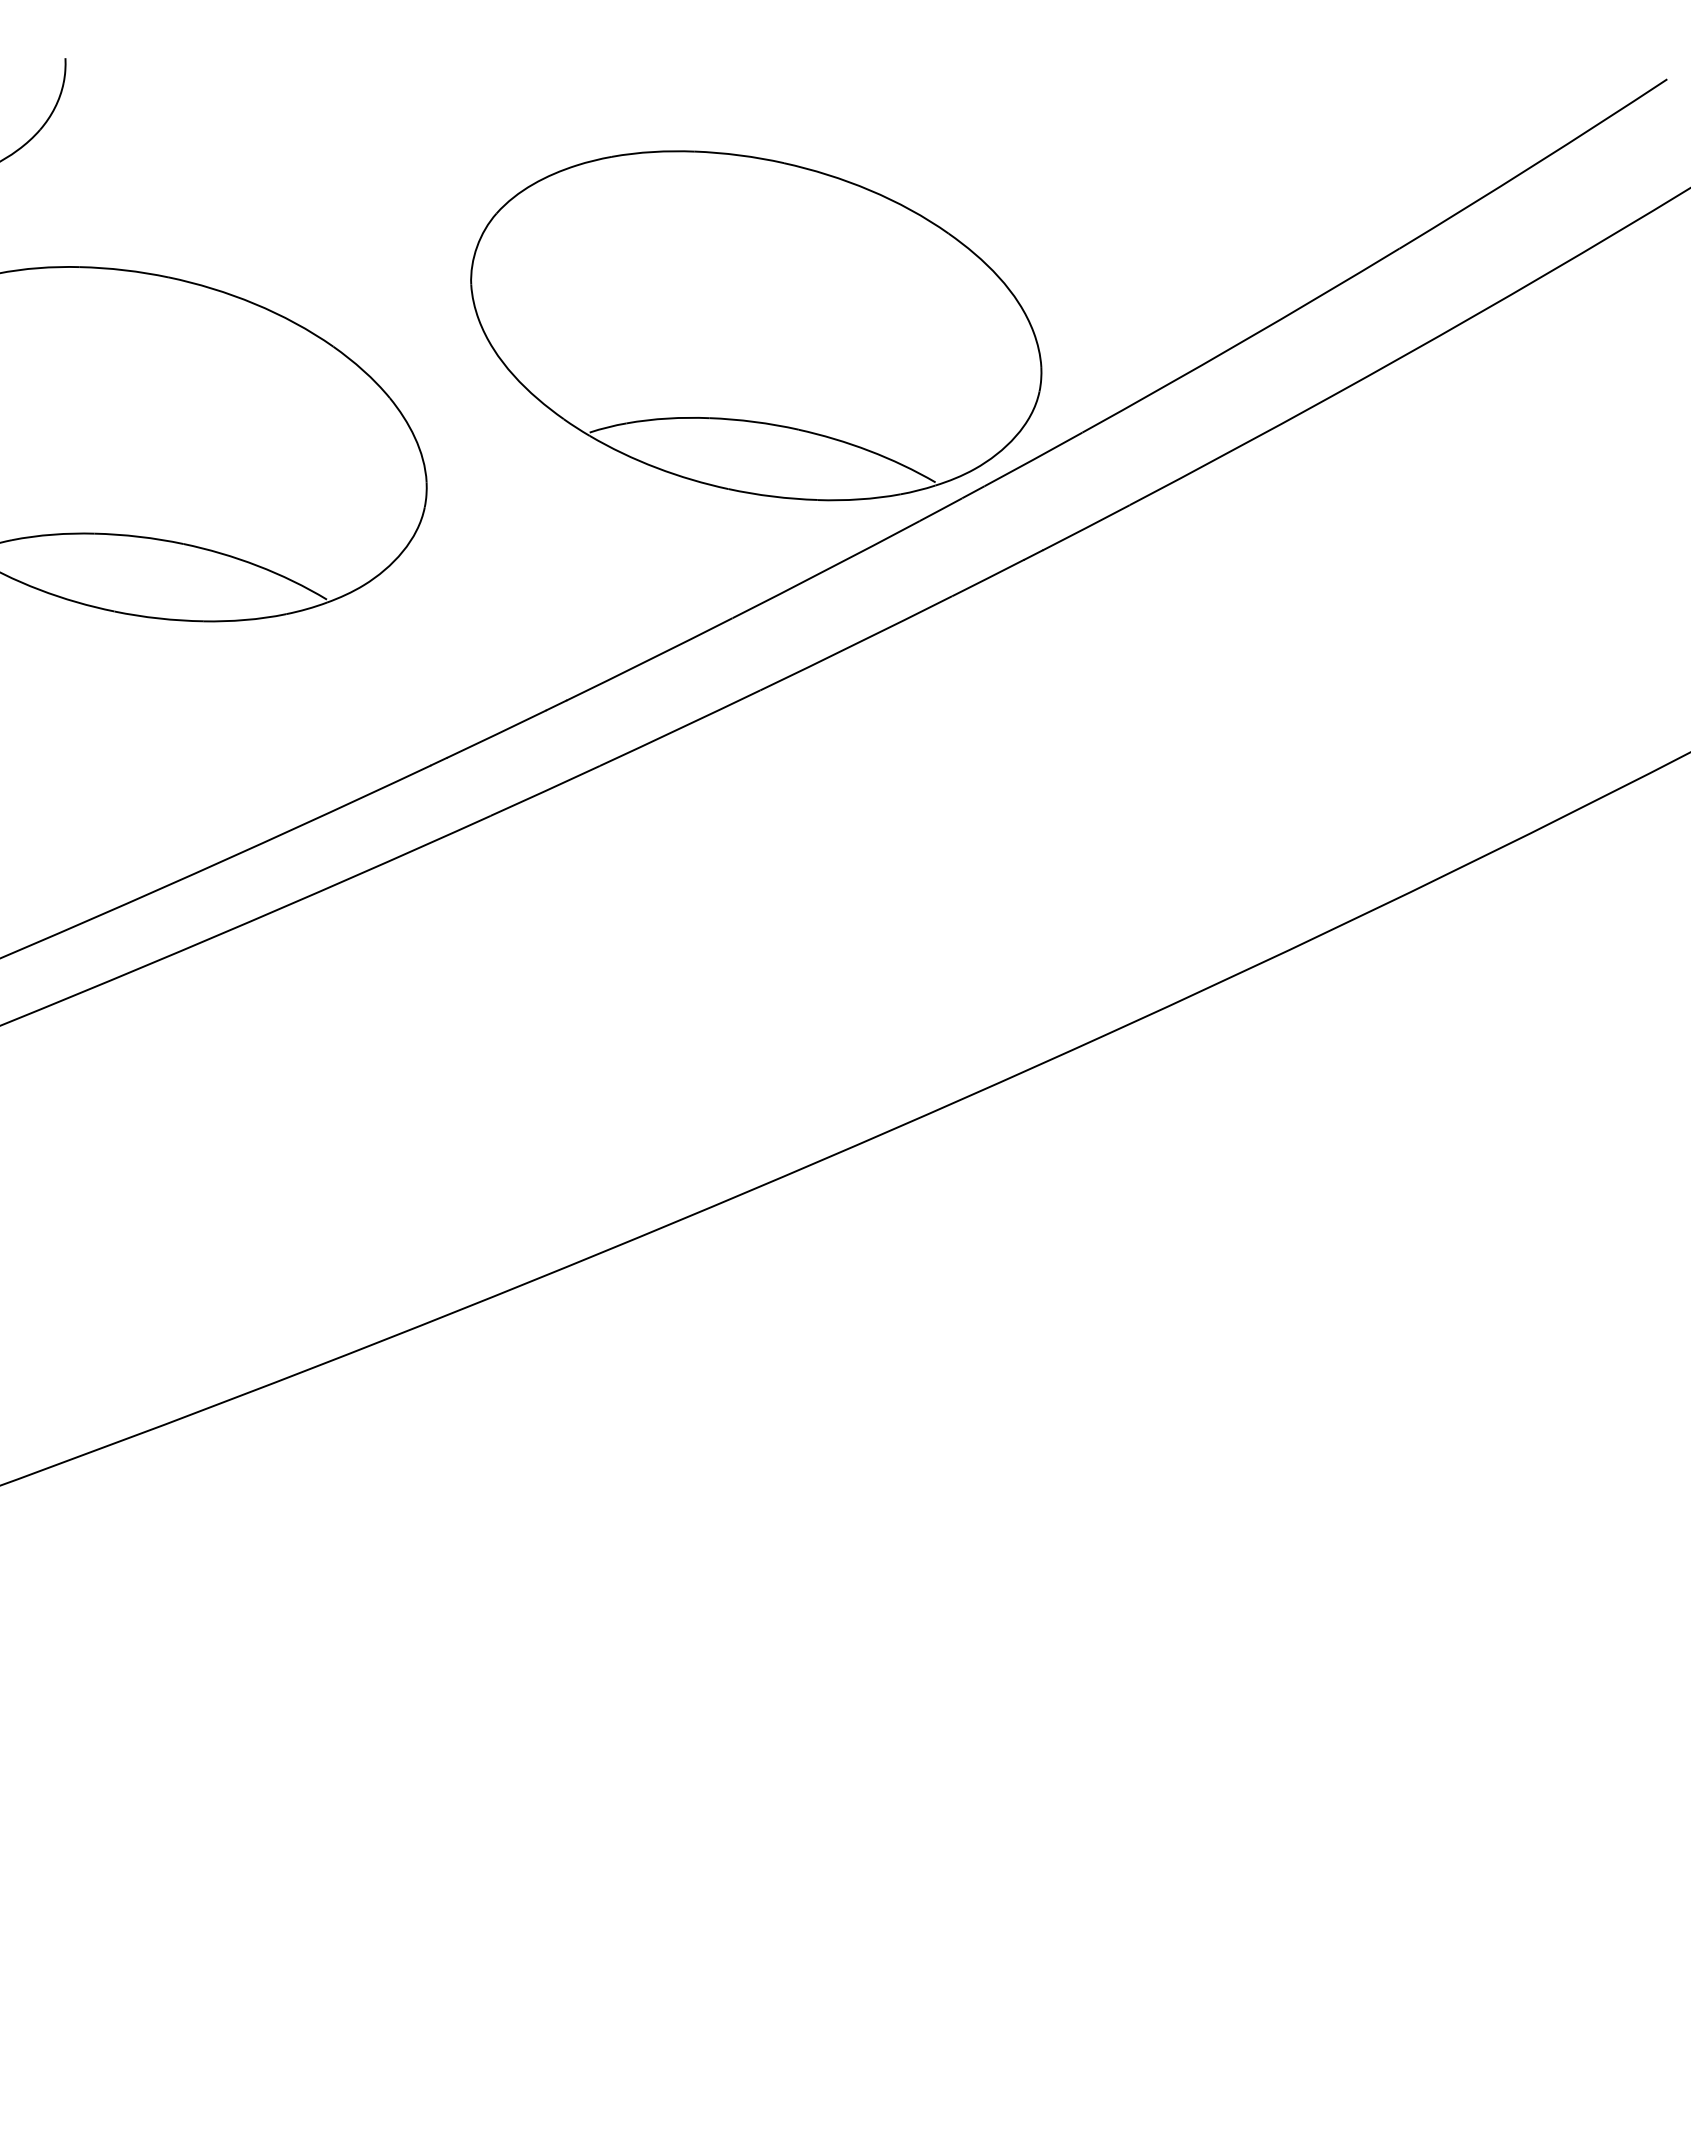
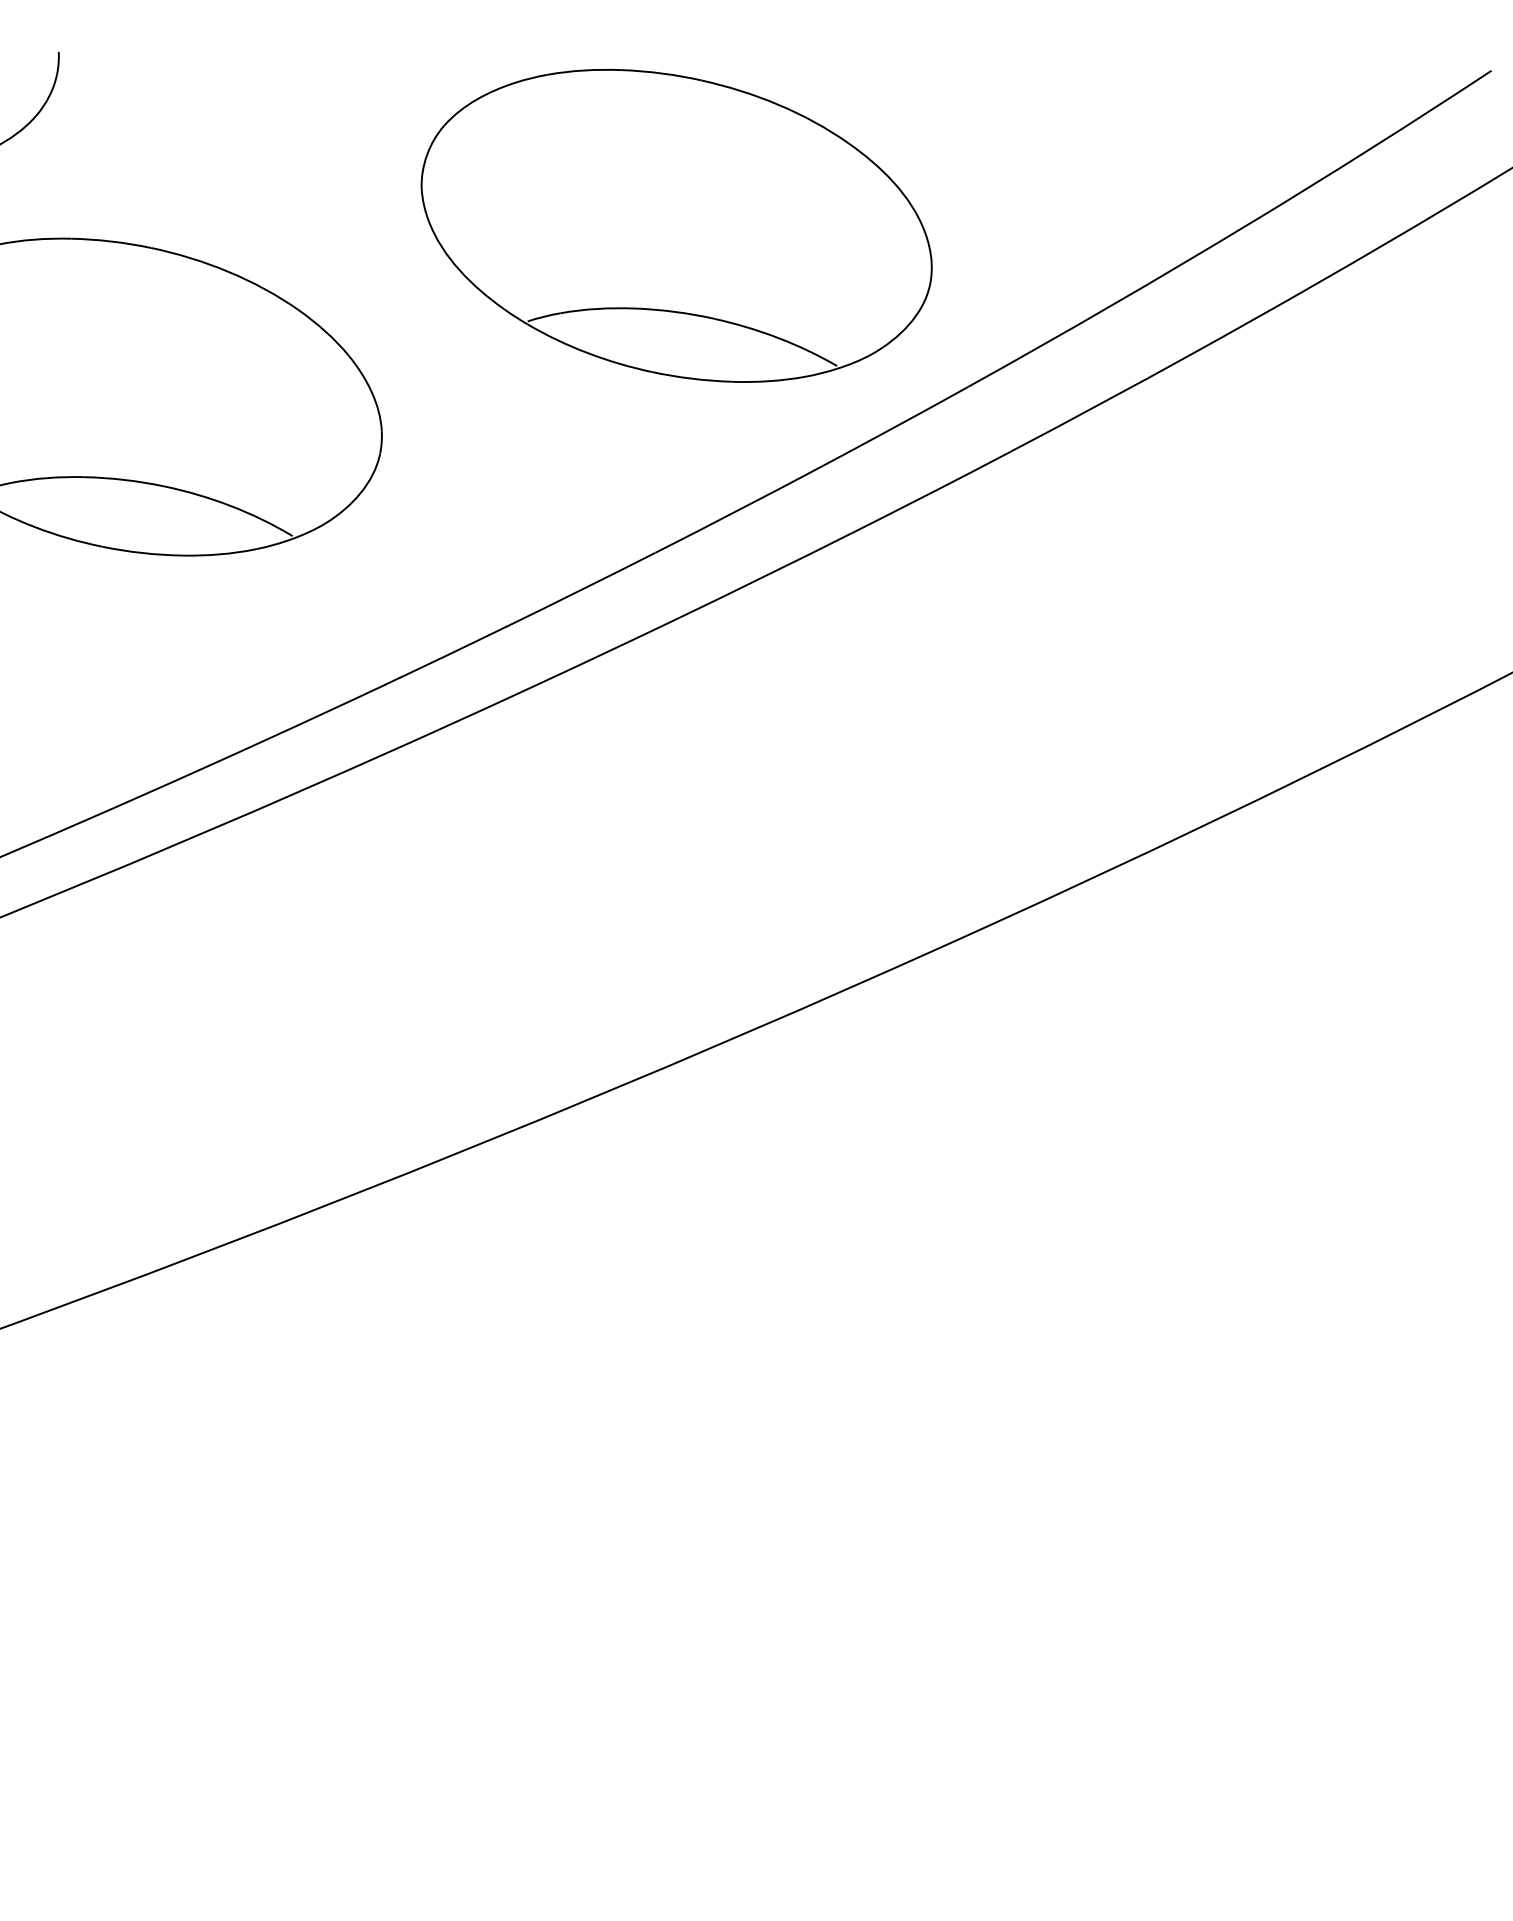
part: (756, 325) -> (676, 225), moved

